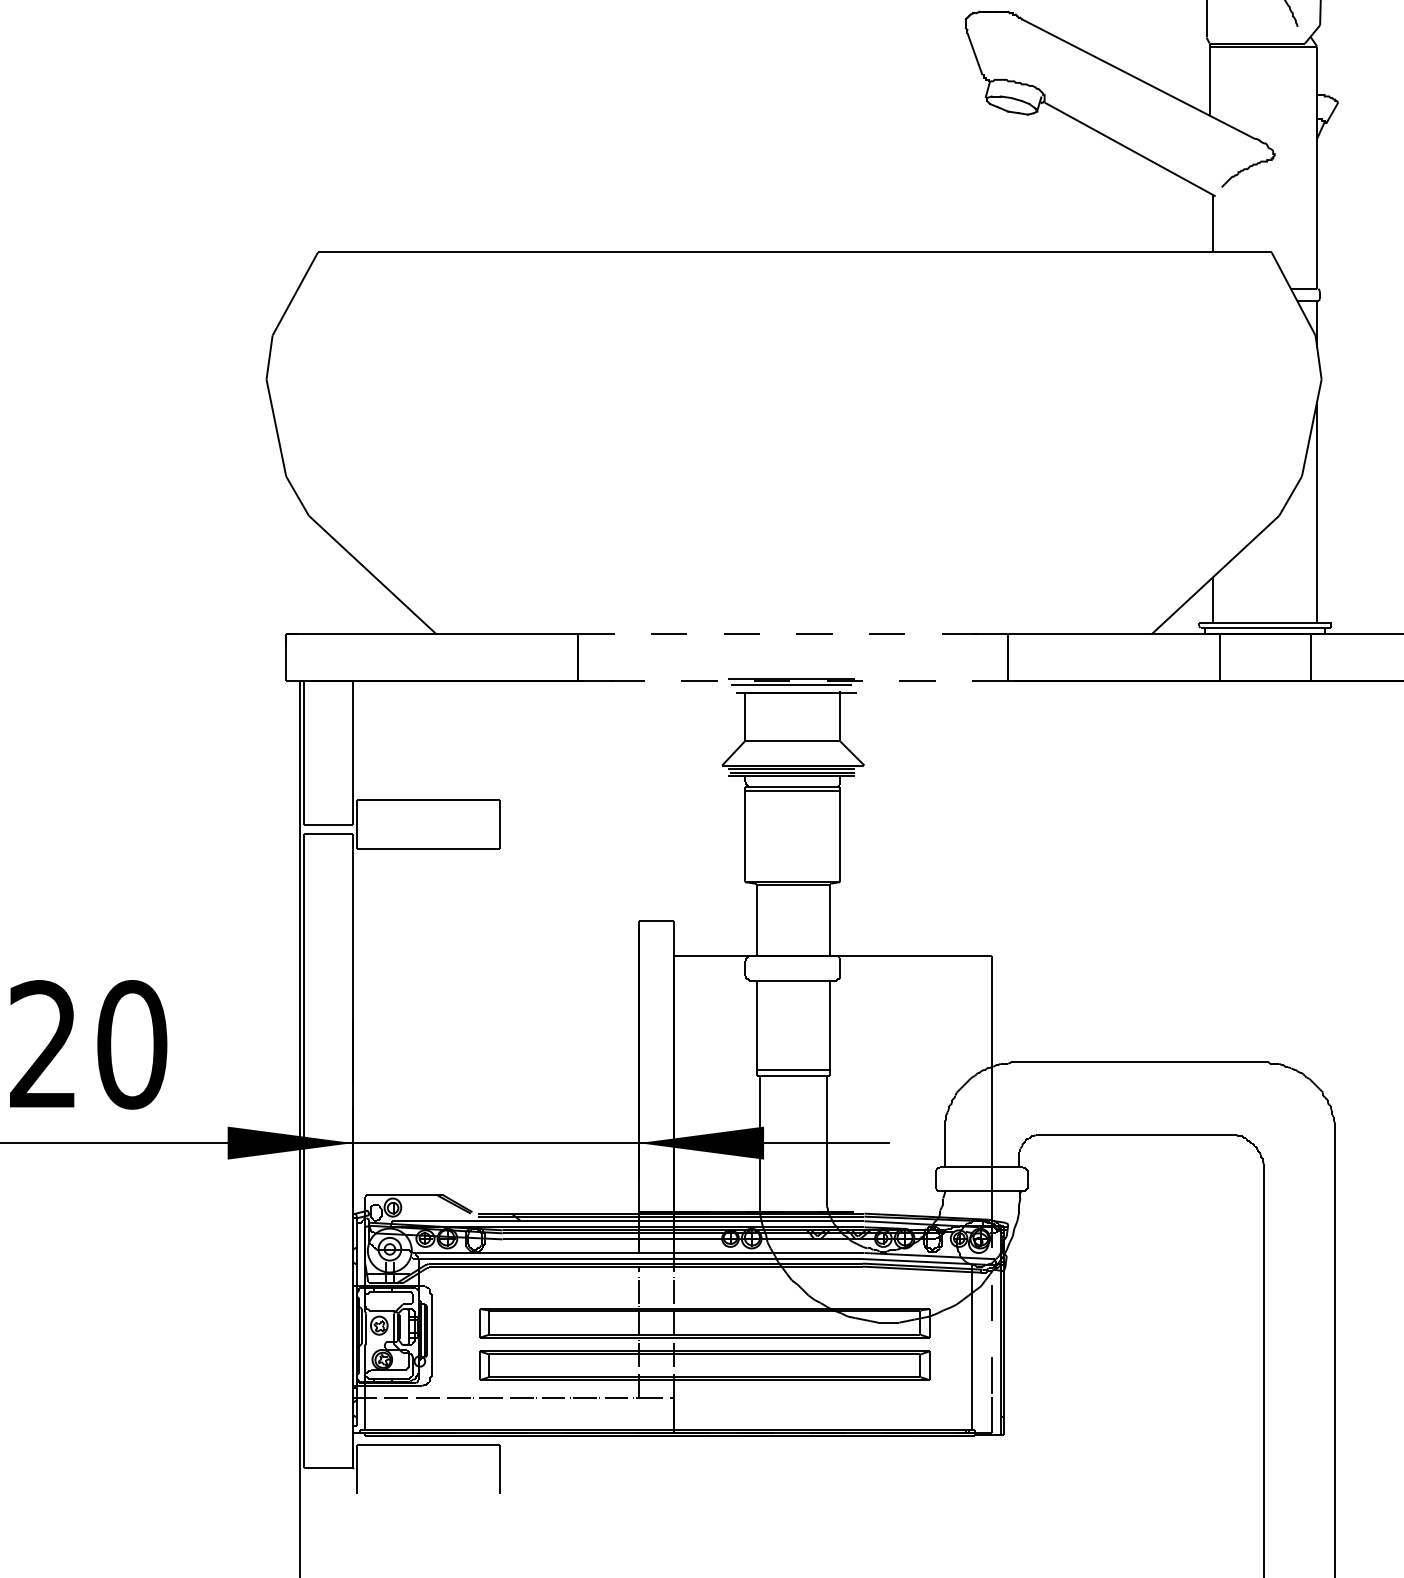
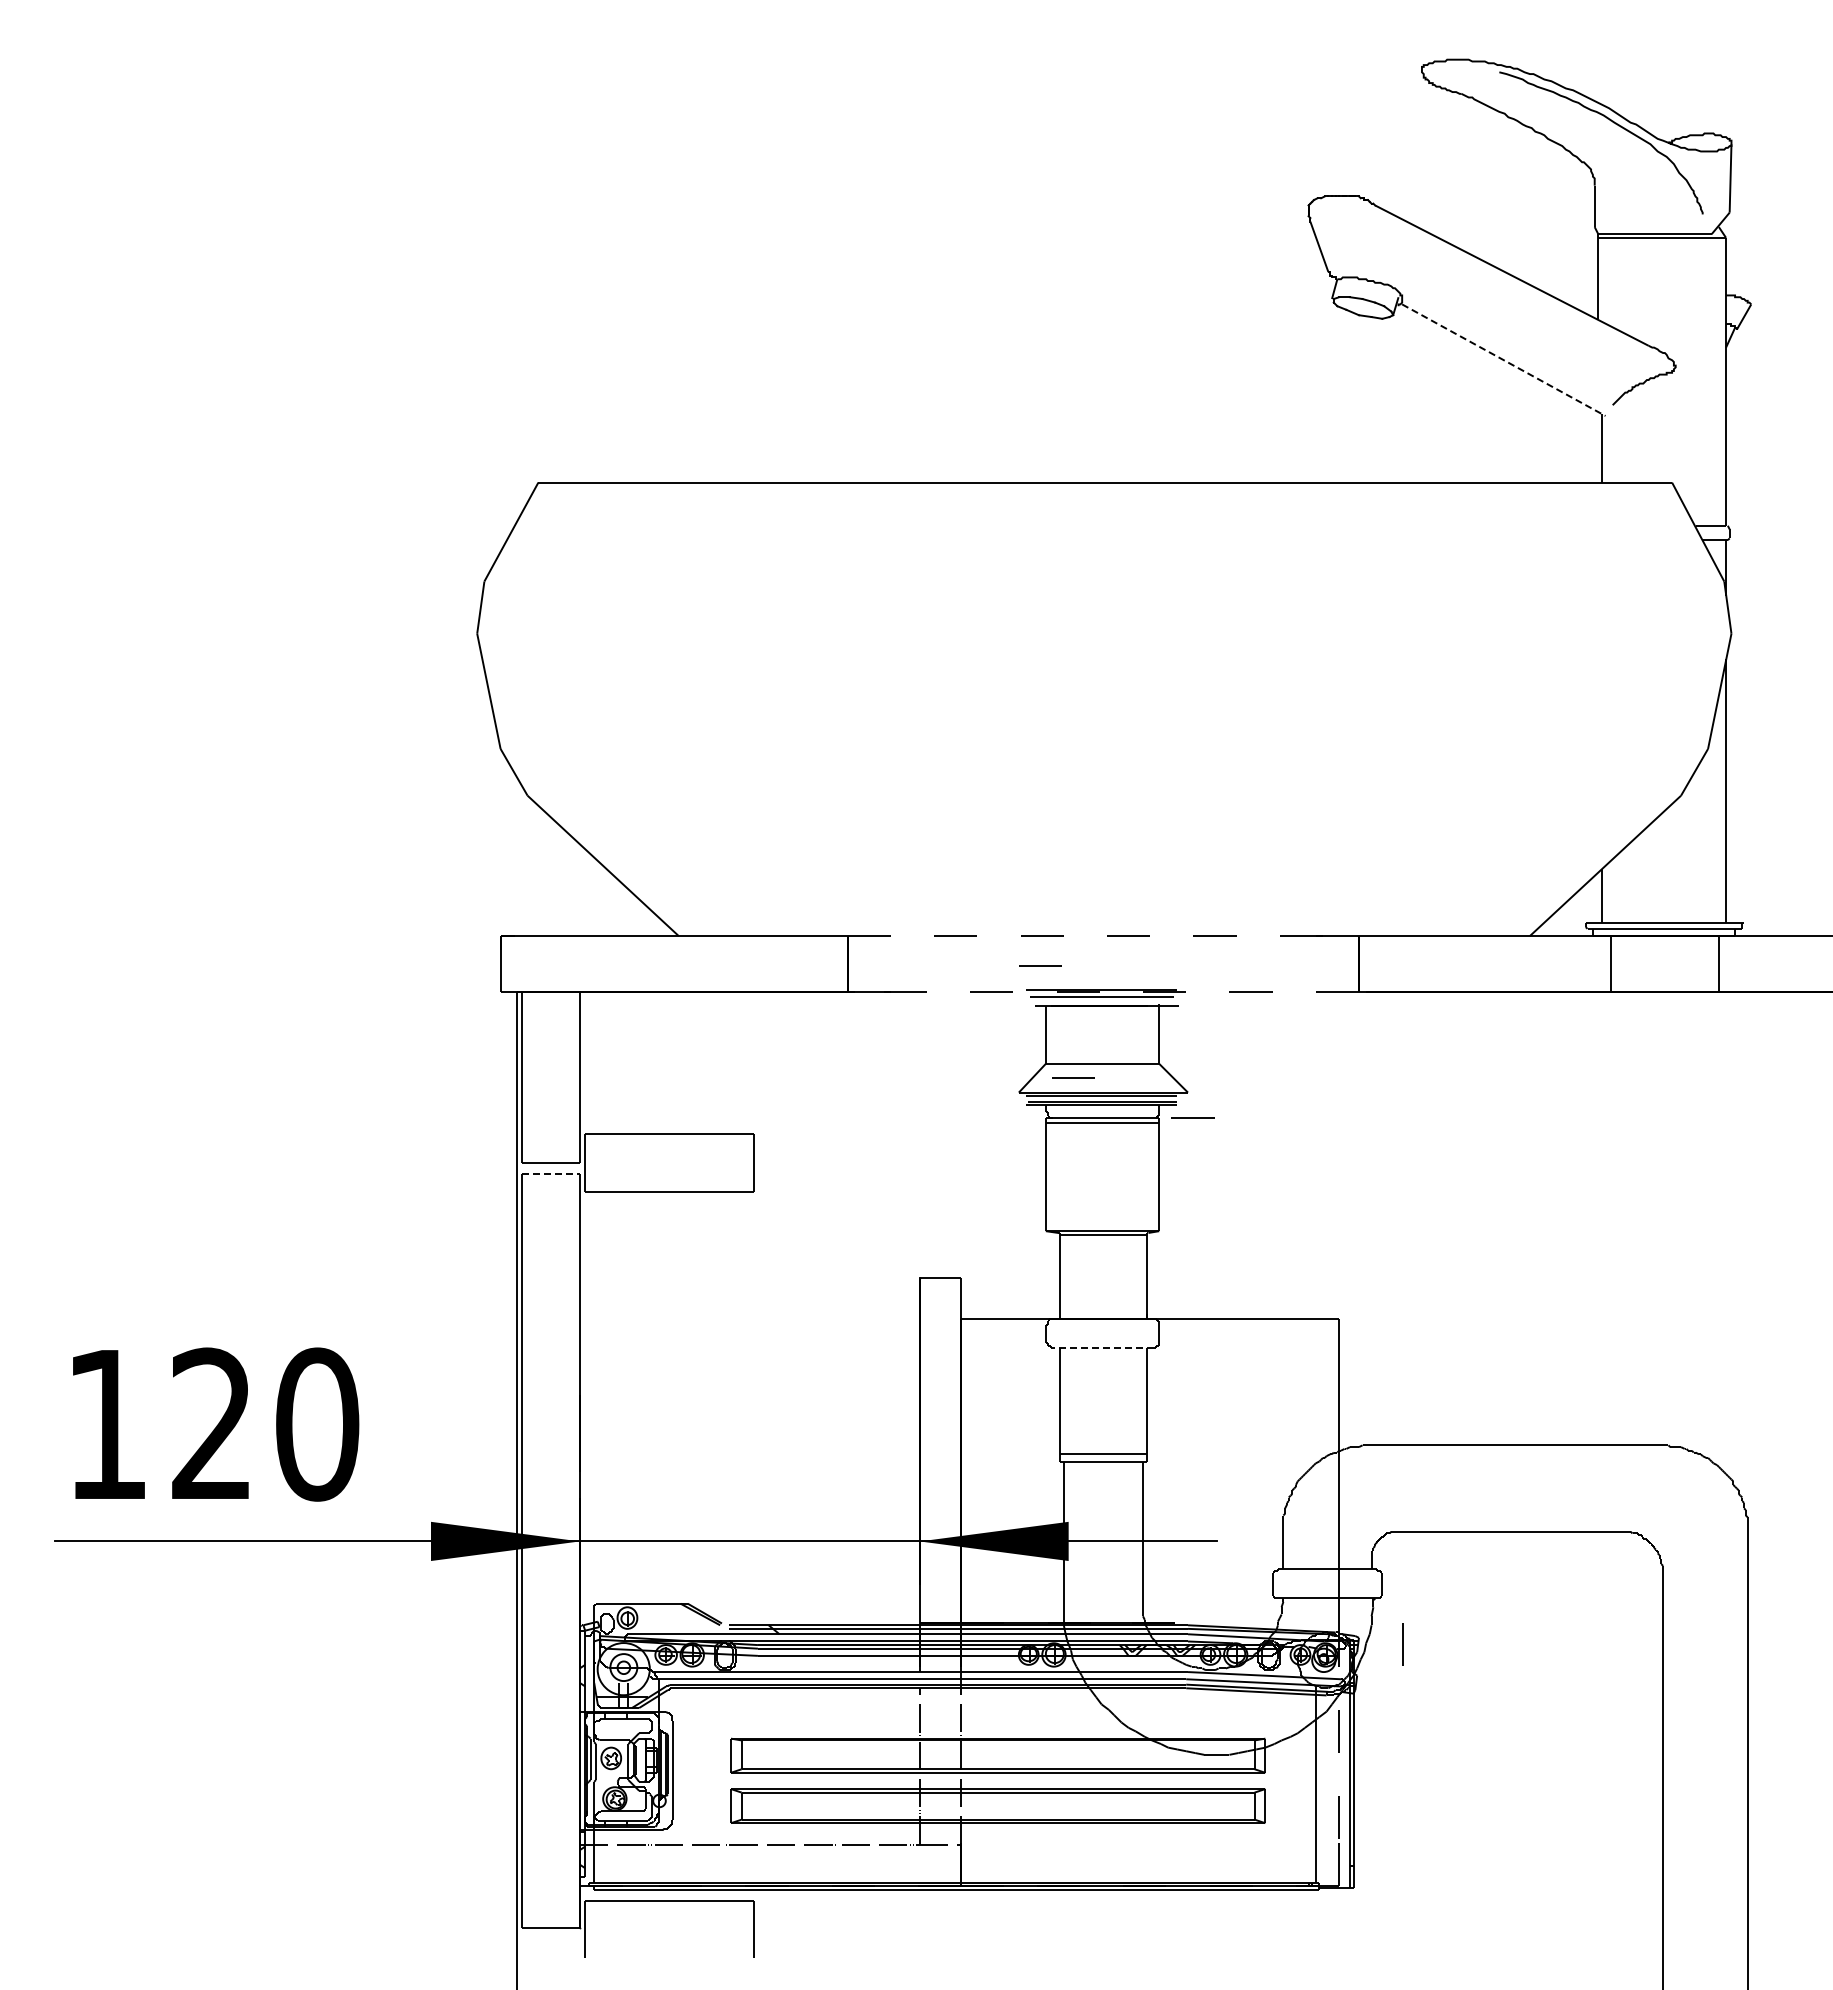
line: (1129, 149) -> (1503, 360), solid -> dashed
line: (740, 658) -> (1040, 965), added
line: (768, 752) -> (1073, 1077), added
line: (868, 786) -> (1192, 1117), added
line: (328, 833) -> (550, 1173), solid -> dashed
line: (792, 980) -> (1102, 1348), solid -> dashed
line: (1044, 1229) -> (1402, 1644), added

